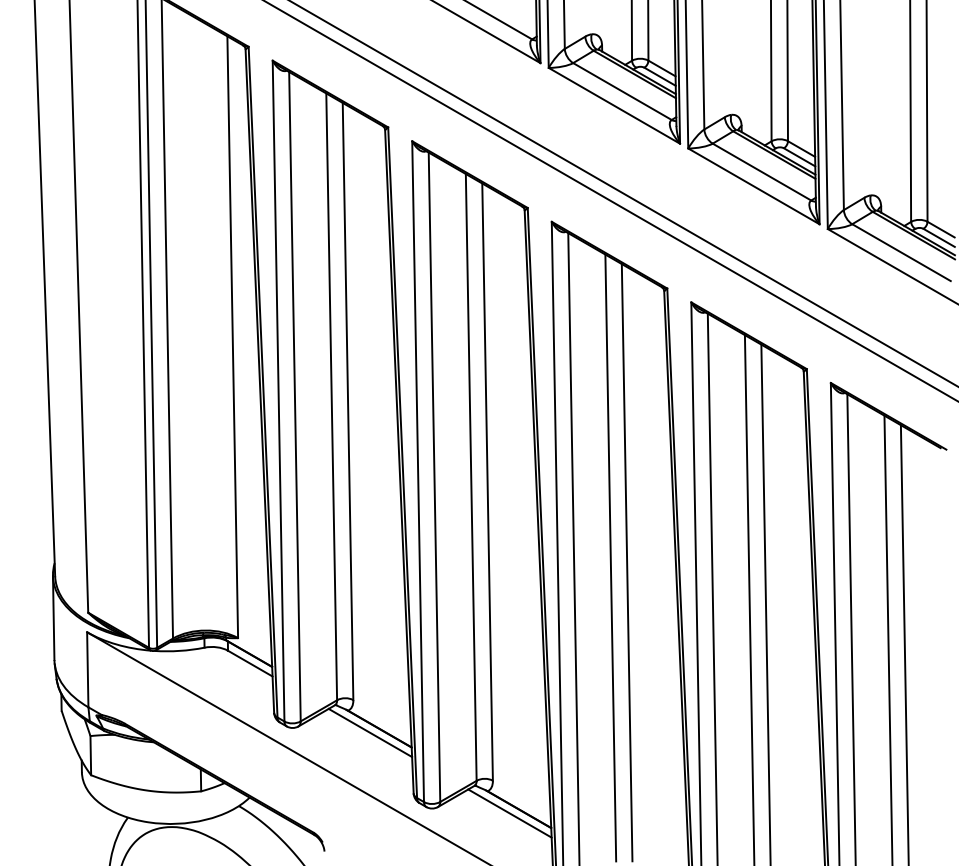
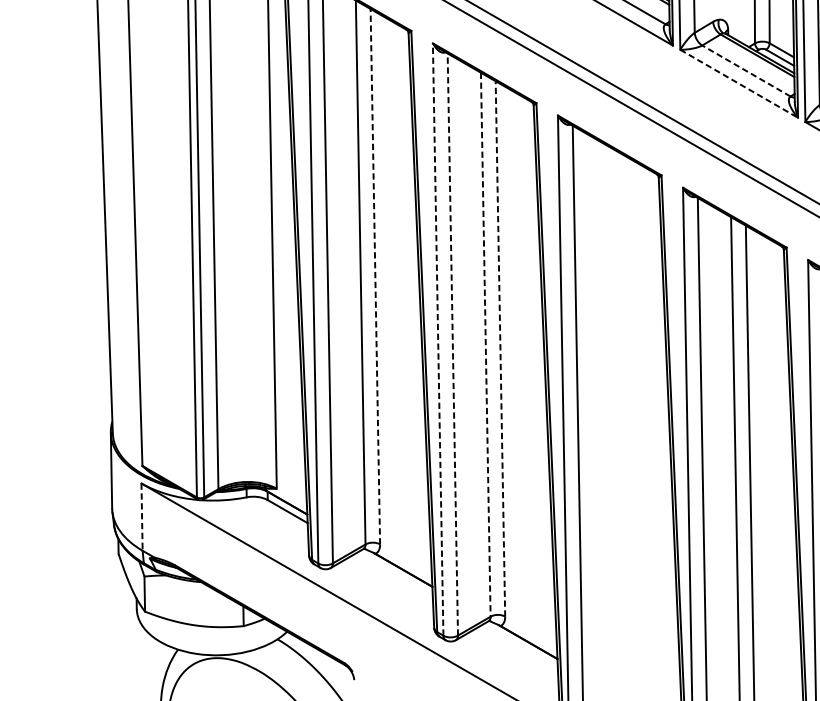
line: (761, 172) -> (745, 71), solid -> dashed
line: (753, 186) -> (738, 83), solid -> dashed
line: (348, 401) -> (375, 276), solid -> dashed
line: (418, 471) -> (438, 339), solid -> dashed
line: (434, 477) -> (452, 344), solid -> dashed
line: (471, 477) -> (486, 344), solid -> dashed
line: (487, 482) -> (500, 349), solid -> dashed
line: (610, 557) -> (610, 416), removed
line: (626, 562) -> (624, 420), removed
line: (87, 669) -> (141, 516), solid -> dashed
line: (370, 732) -> (395, 573), removed
line: (509, 813) -> (520, 645), removed

